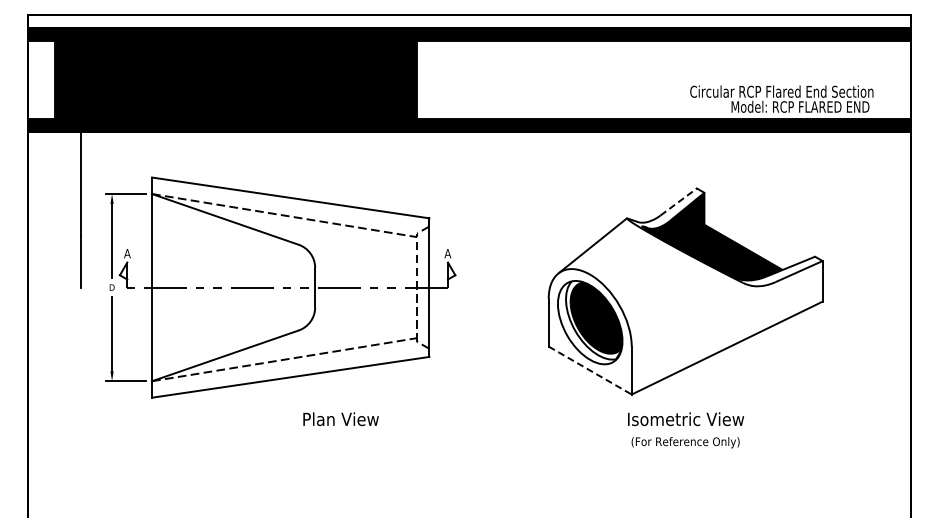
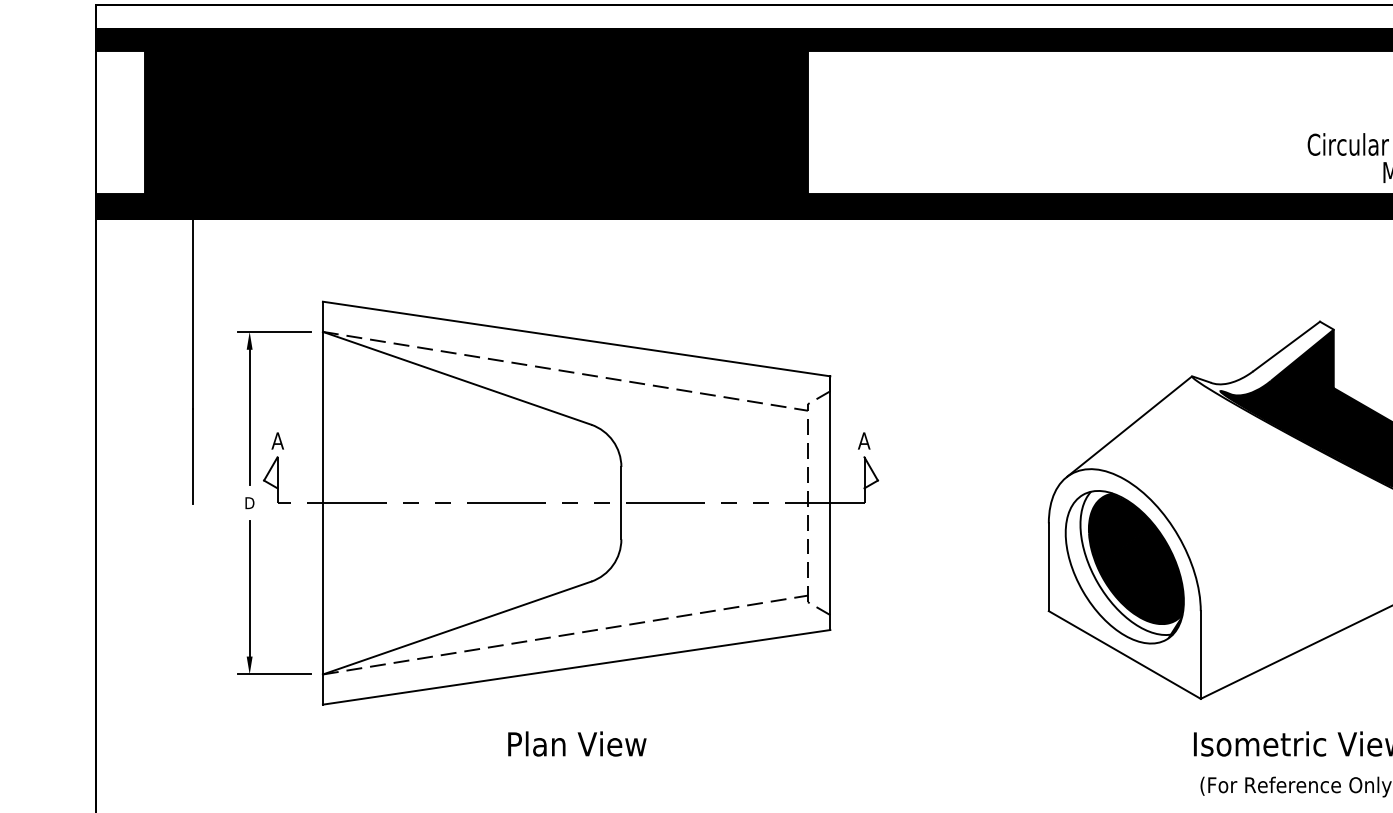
line: (678, 201) -> (1286, 345), dashed -> solid
line: (590, 370) -> (1125, 654), dashed -> solid
text: (340, 419) -> (576, 744), moved

